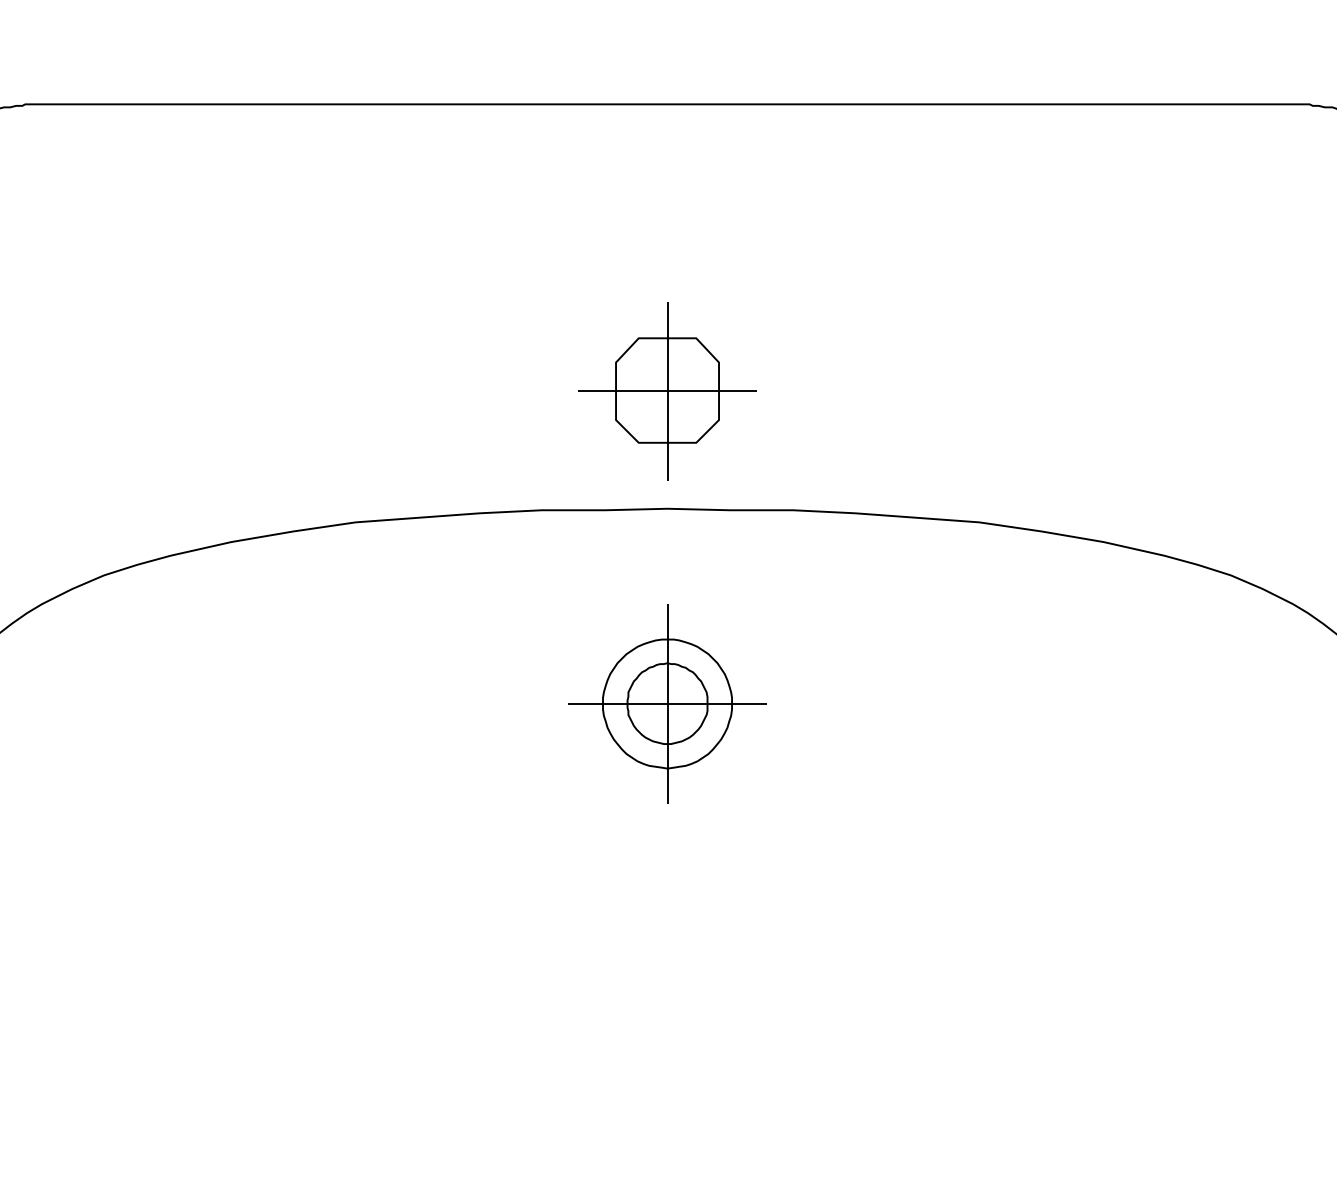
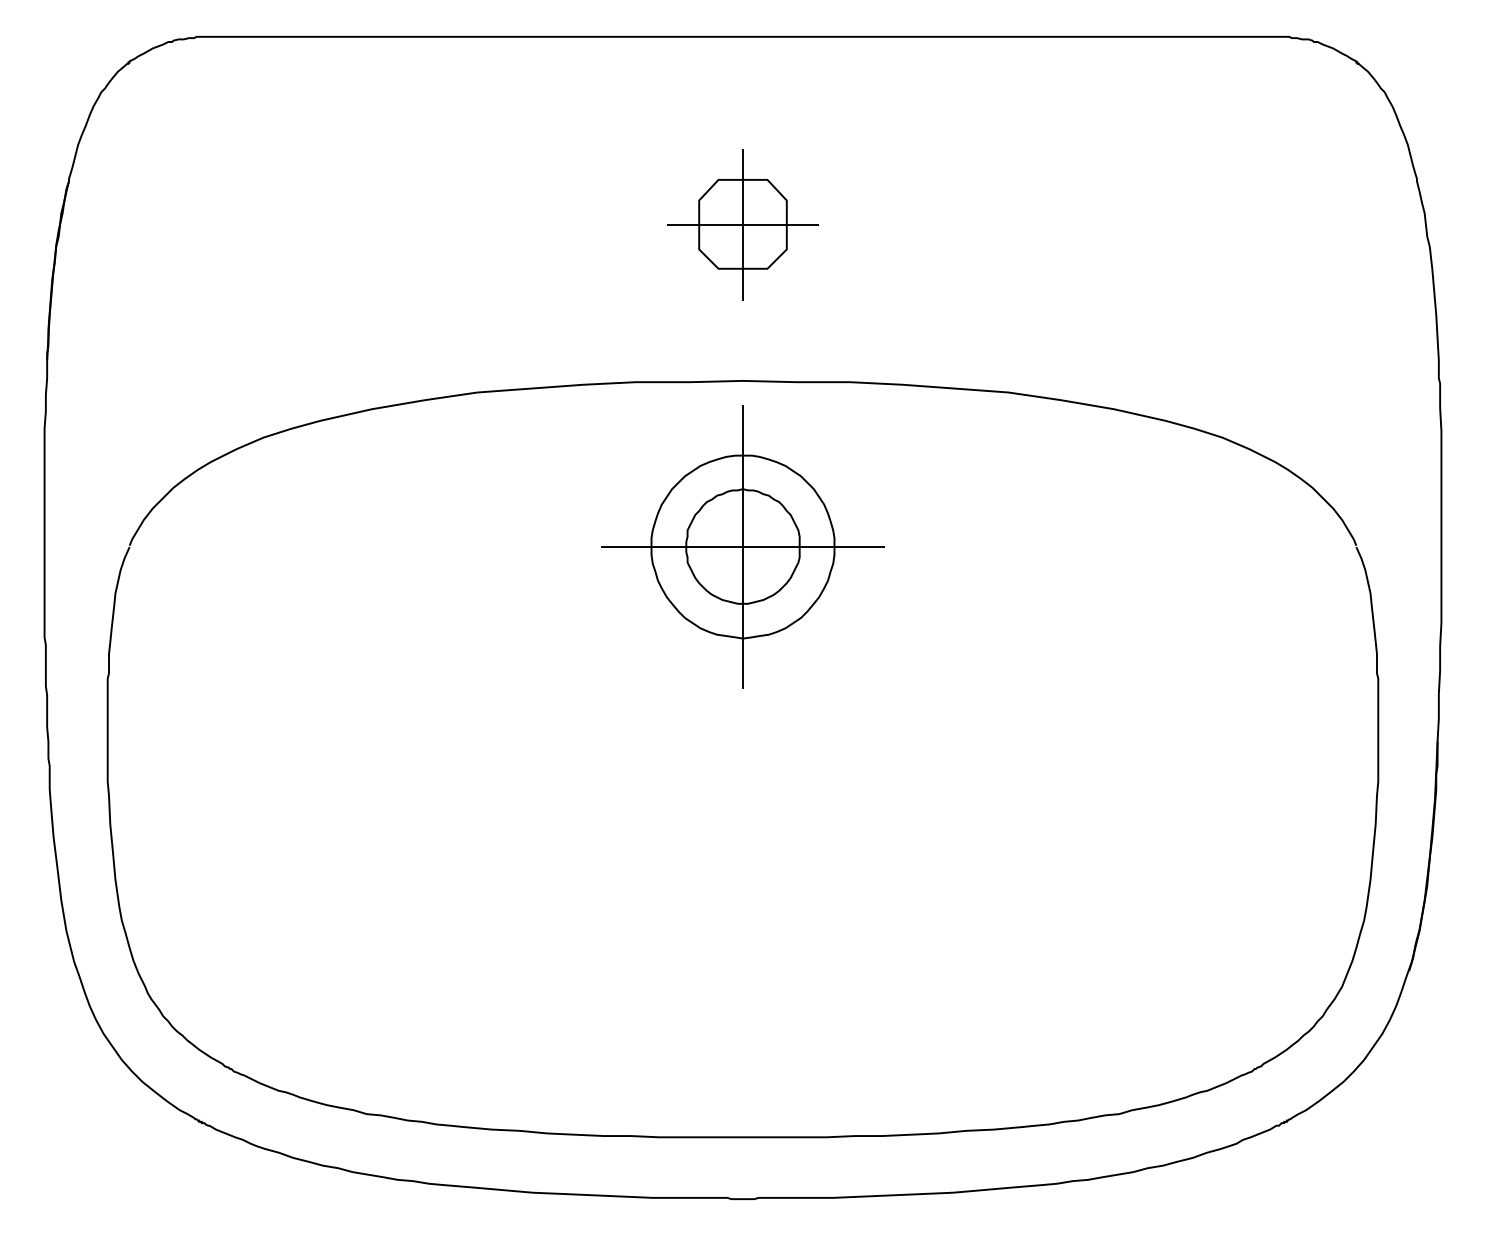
part: (666, 390) -> (742, 224), moved
part: (666, 703) -> (742, 546), size x1.67

